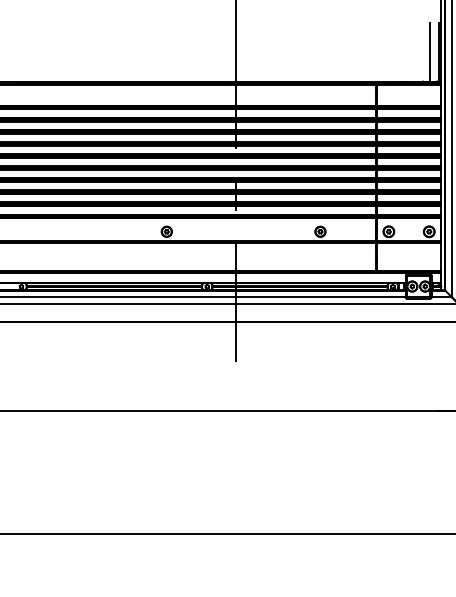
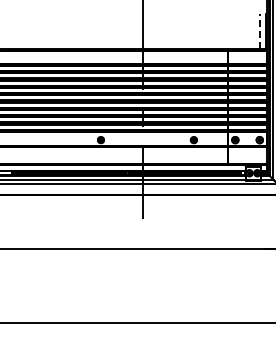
line: (430, 52) -> (260, 31), solid -> dashed

